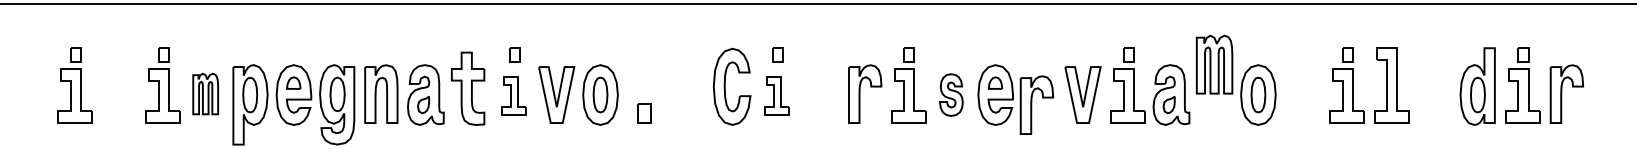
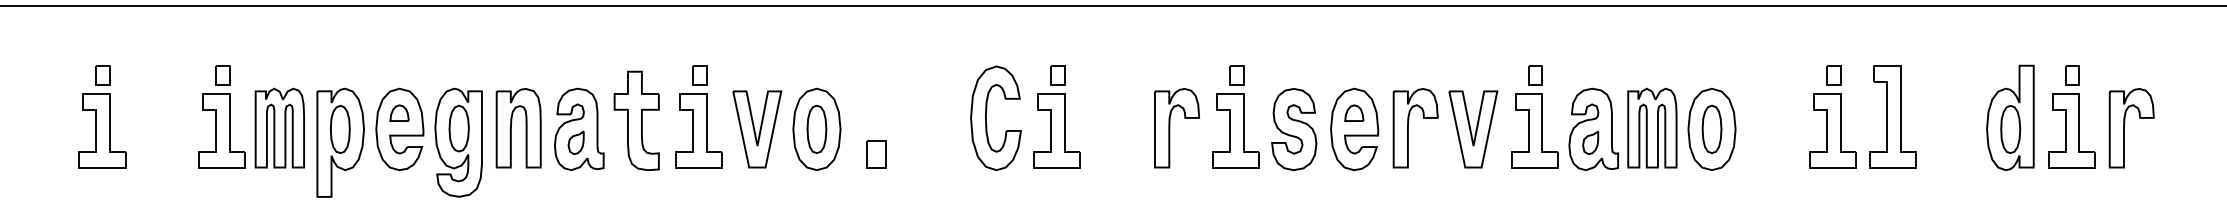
part: (1214, 64) -> (1652, 127), moved
part: (205, 93) -> (279, 127), size x1.43
part: (513, 95) -> (698, 130), size x1.43
part: (776, 95) -> (1056, 130), size x1.43
part: (951, 95) -> (1294, 129), size x1.43
part: (1031, 105) -> (1408, 128), moved

